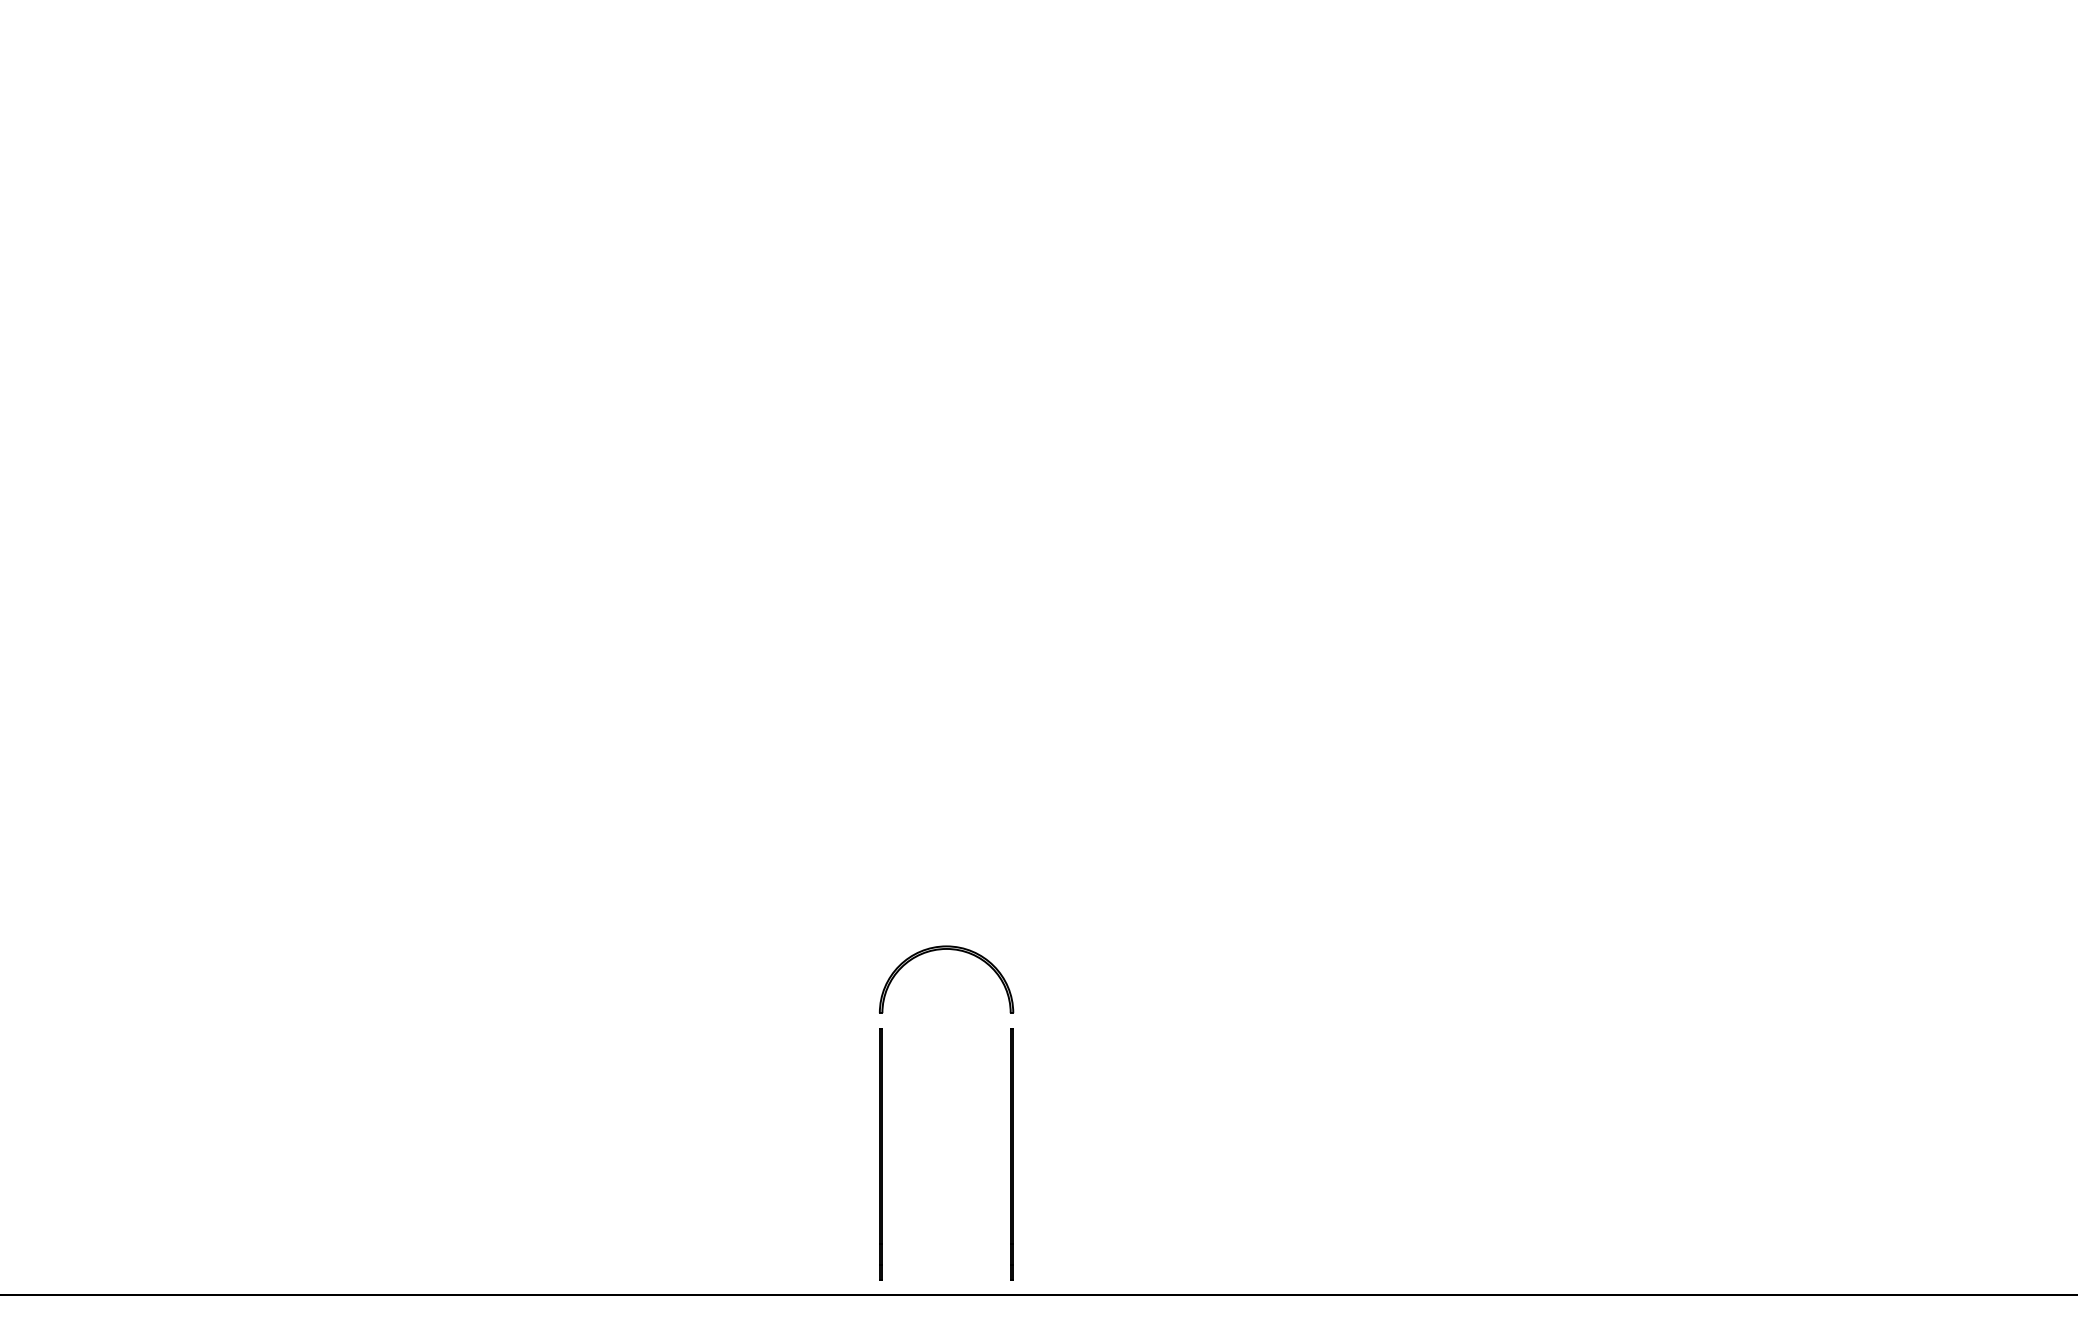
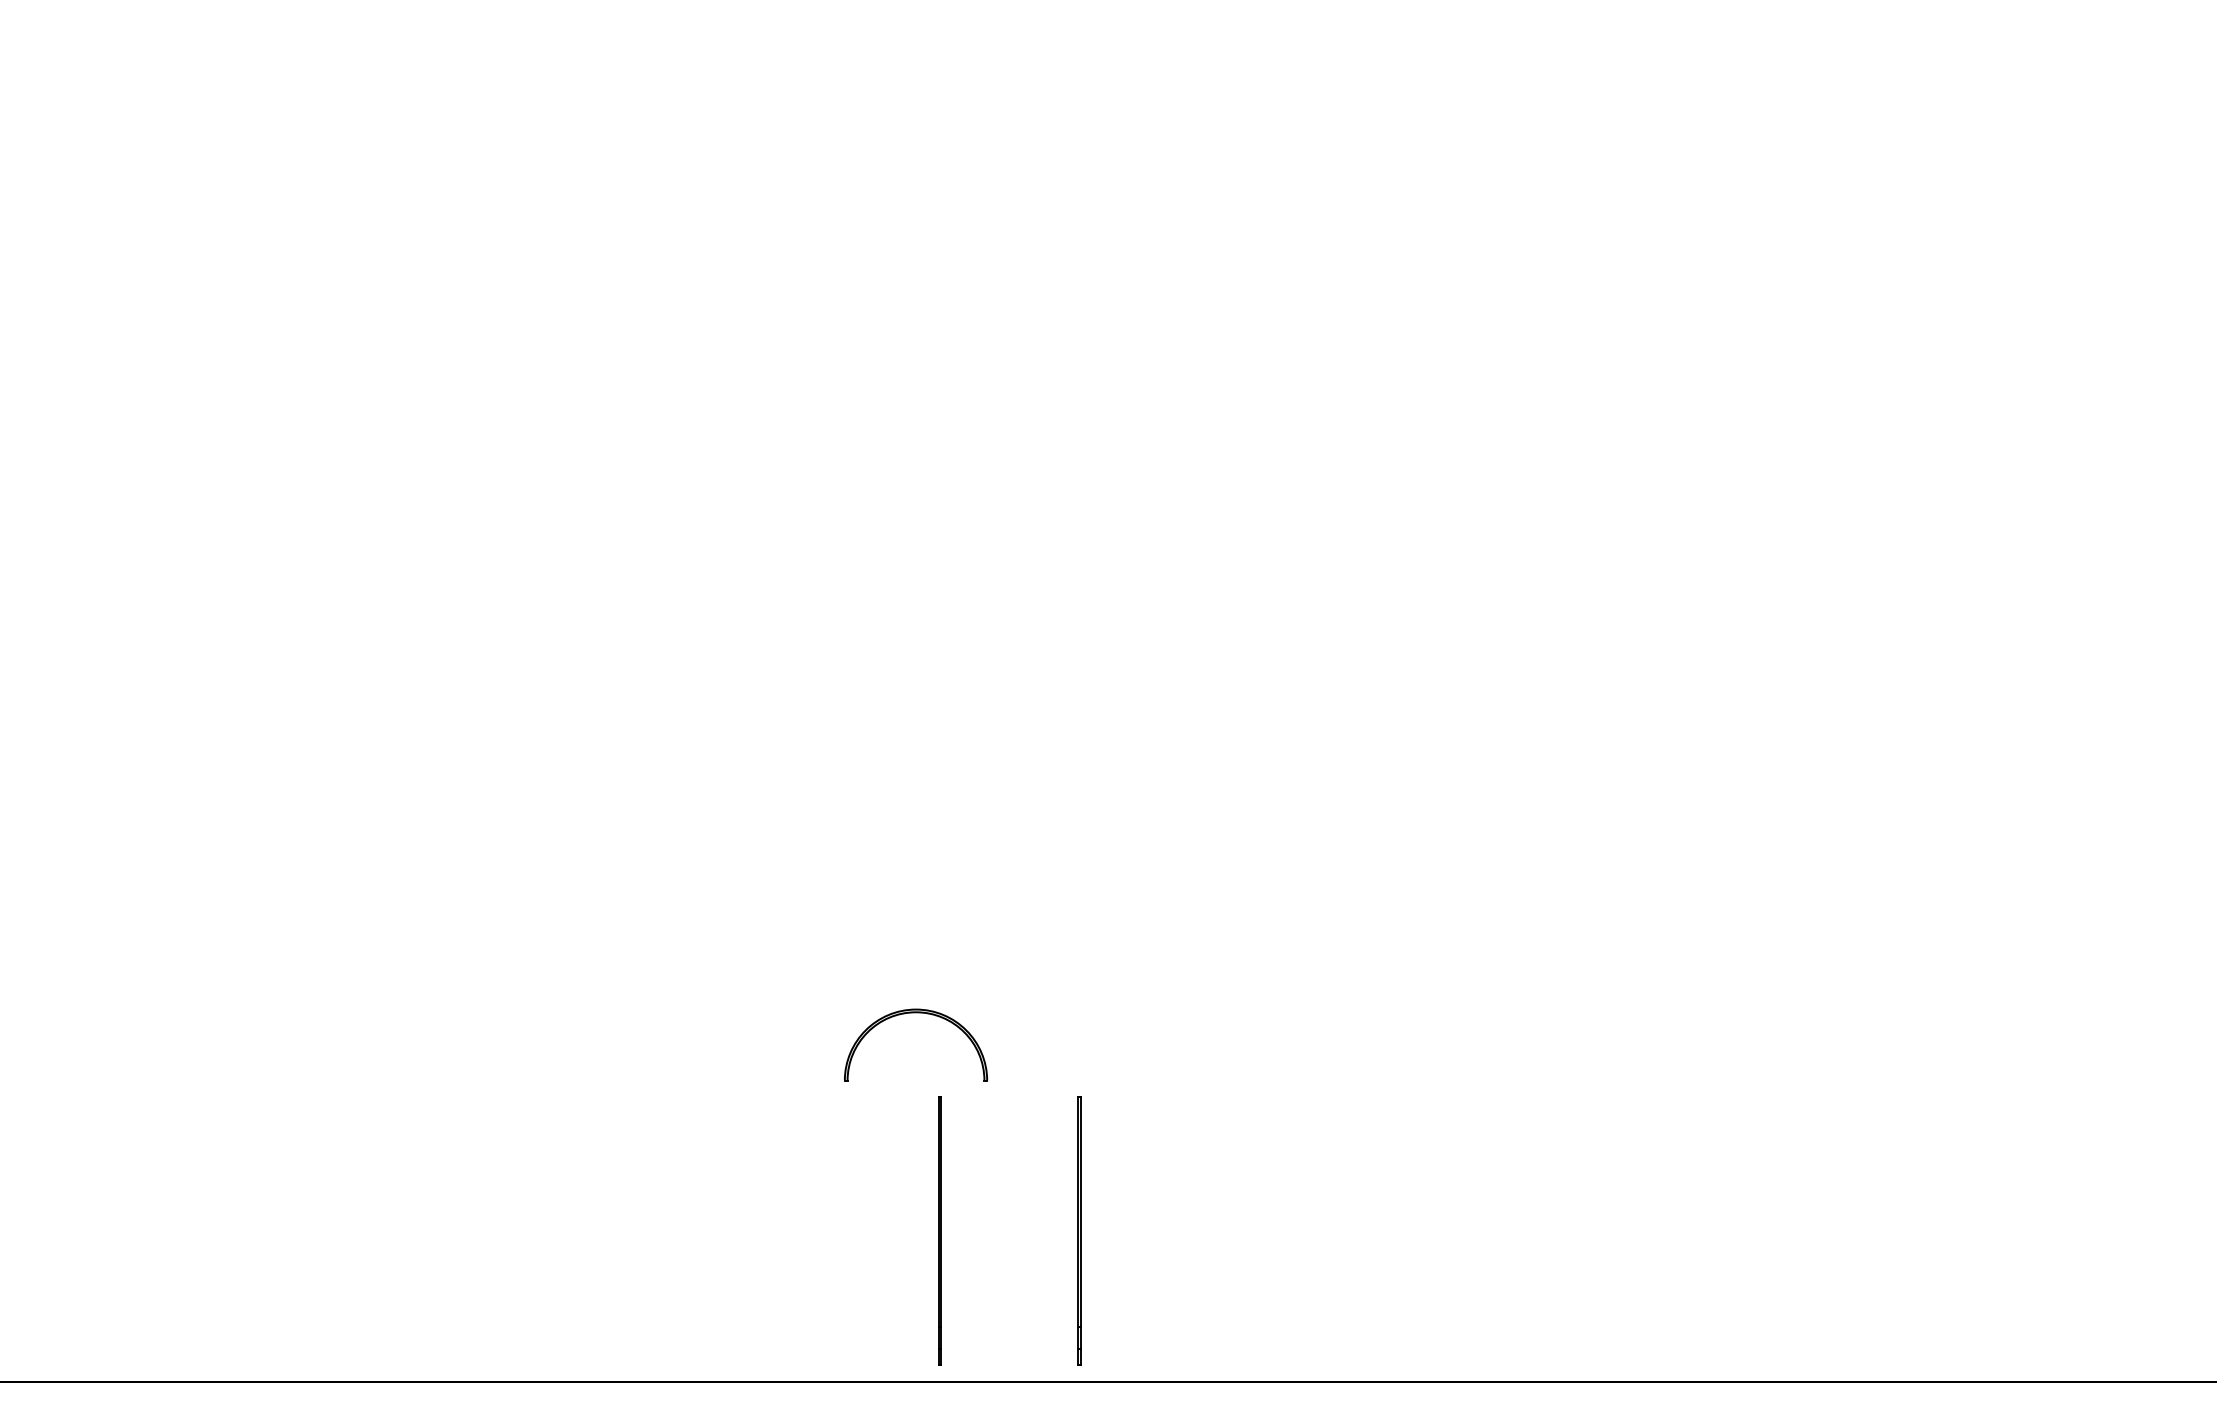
part: (941, 950) -> (910, 1013), moved

